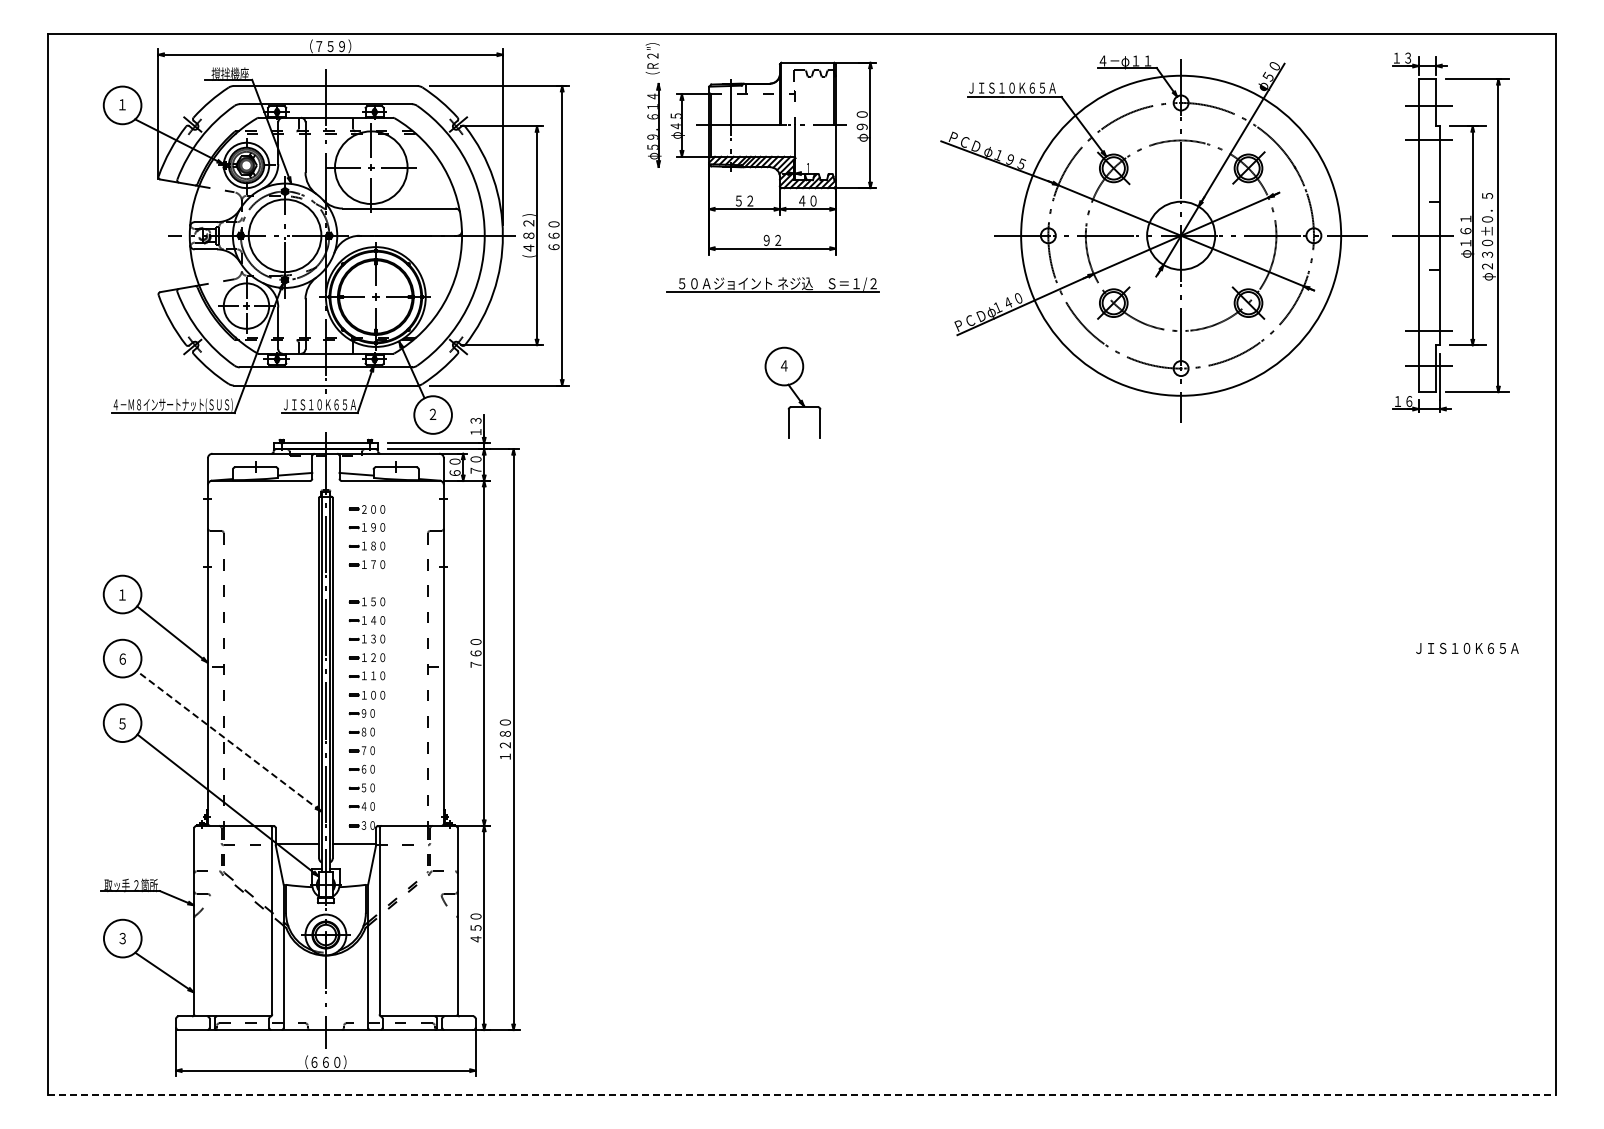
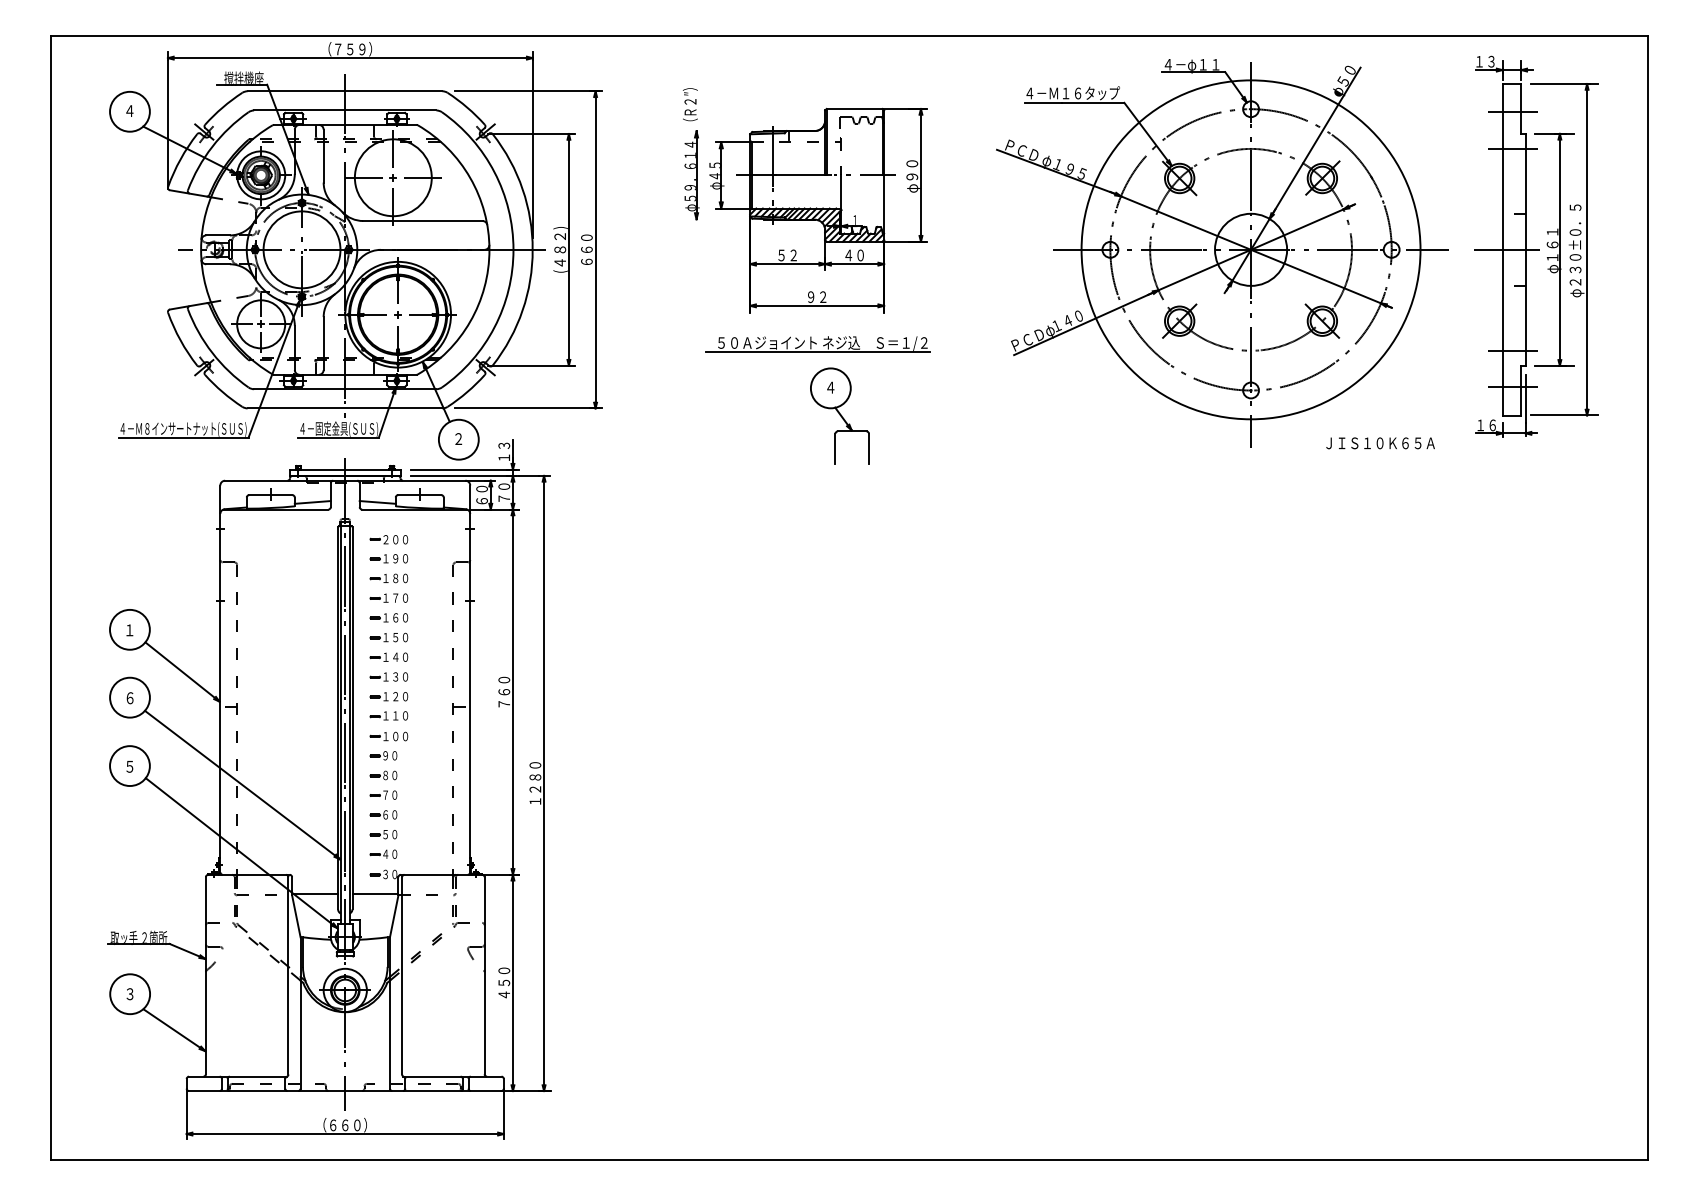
text: (1013, 87) -> (1073, 92), ＪＩＳ１０Ｋ６５Ａ -> ４－Ｍ１６タップ
text: (122, 104) -> (129, 110), １ -> ４
part: (762, 167) -> (806, 219), moved
text: (319, 404) -> (338, 428), ＪＩＳ１０Ｋ６５Ａ -> ４－固定金具(ＳＵＳ)
part: (366, 582) -> (388, 617), added
text: (1467, 647) -> (1380, 442), moved
line: (228, 741) -> (242, 785), dashed -> solid
line: (802, 1095) -> (850, 1160), dashed -> solid

